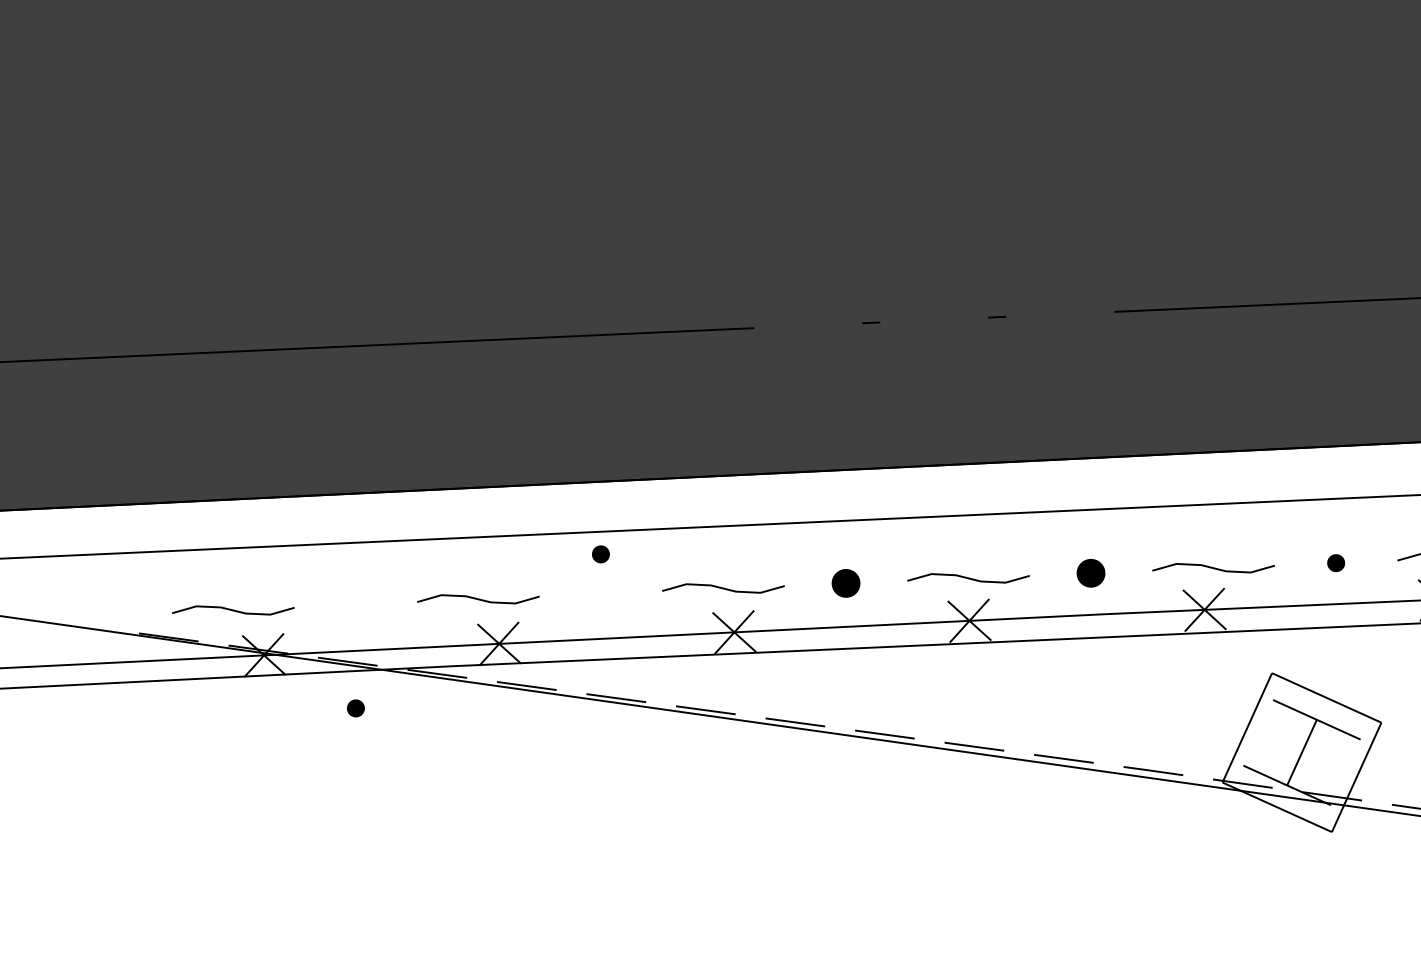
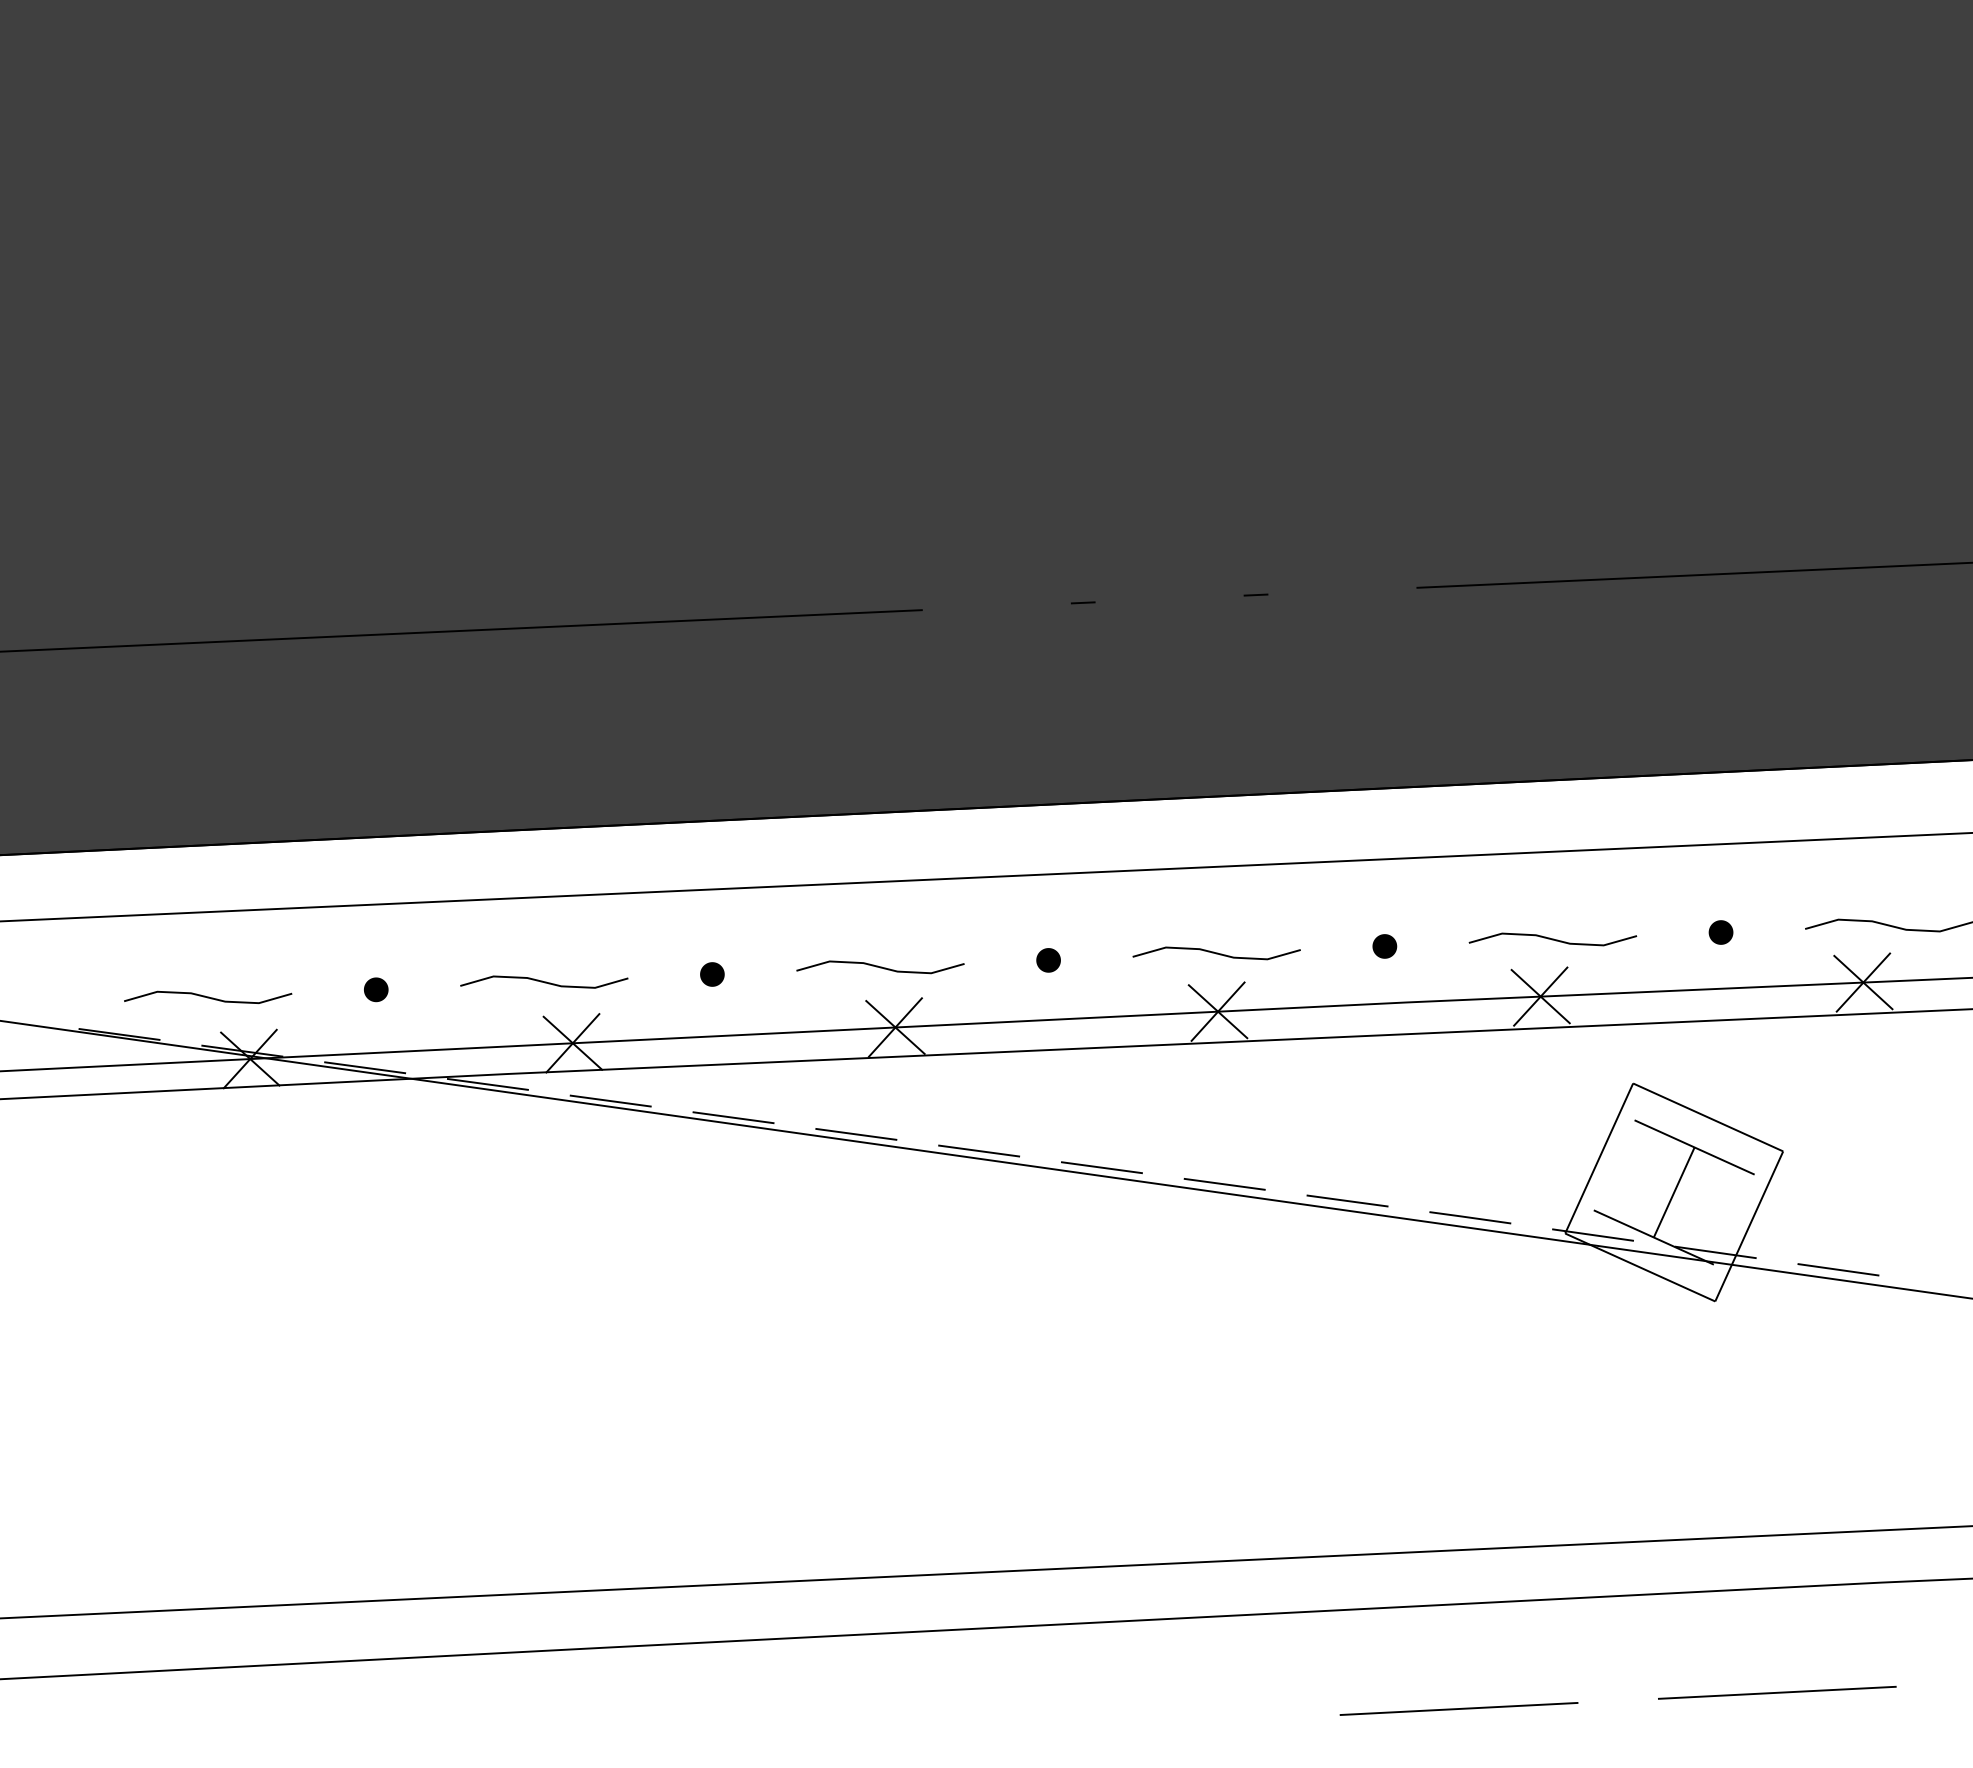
part: (601, 554) -> (712, 974), moved
part: (1090, 573) -> (1384, 946), size x0.62
part: (845, 583) -> (1048, 960), size x0.62
part: (356, 708) -> (376, 989), moved

